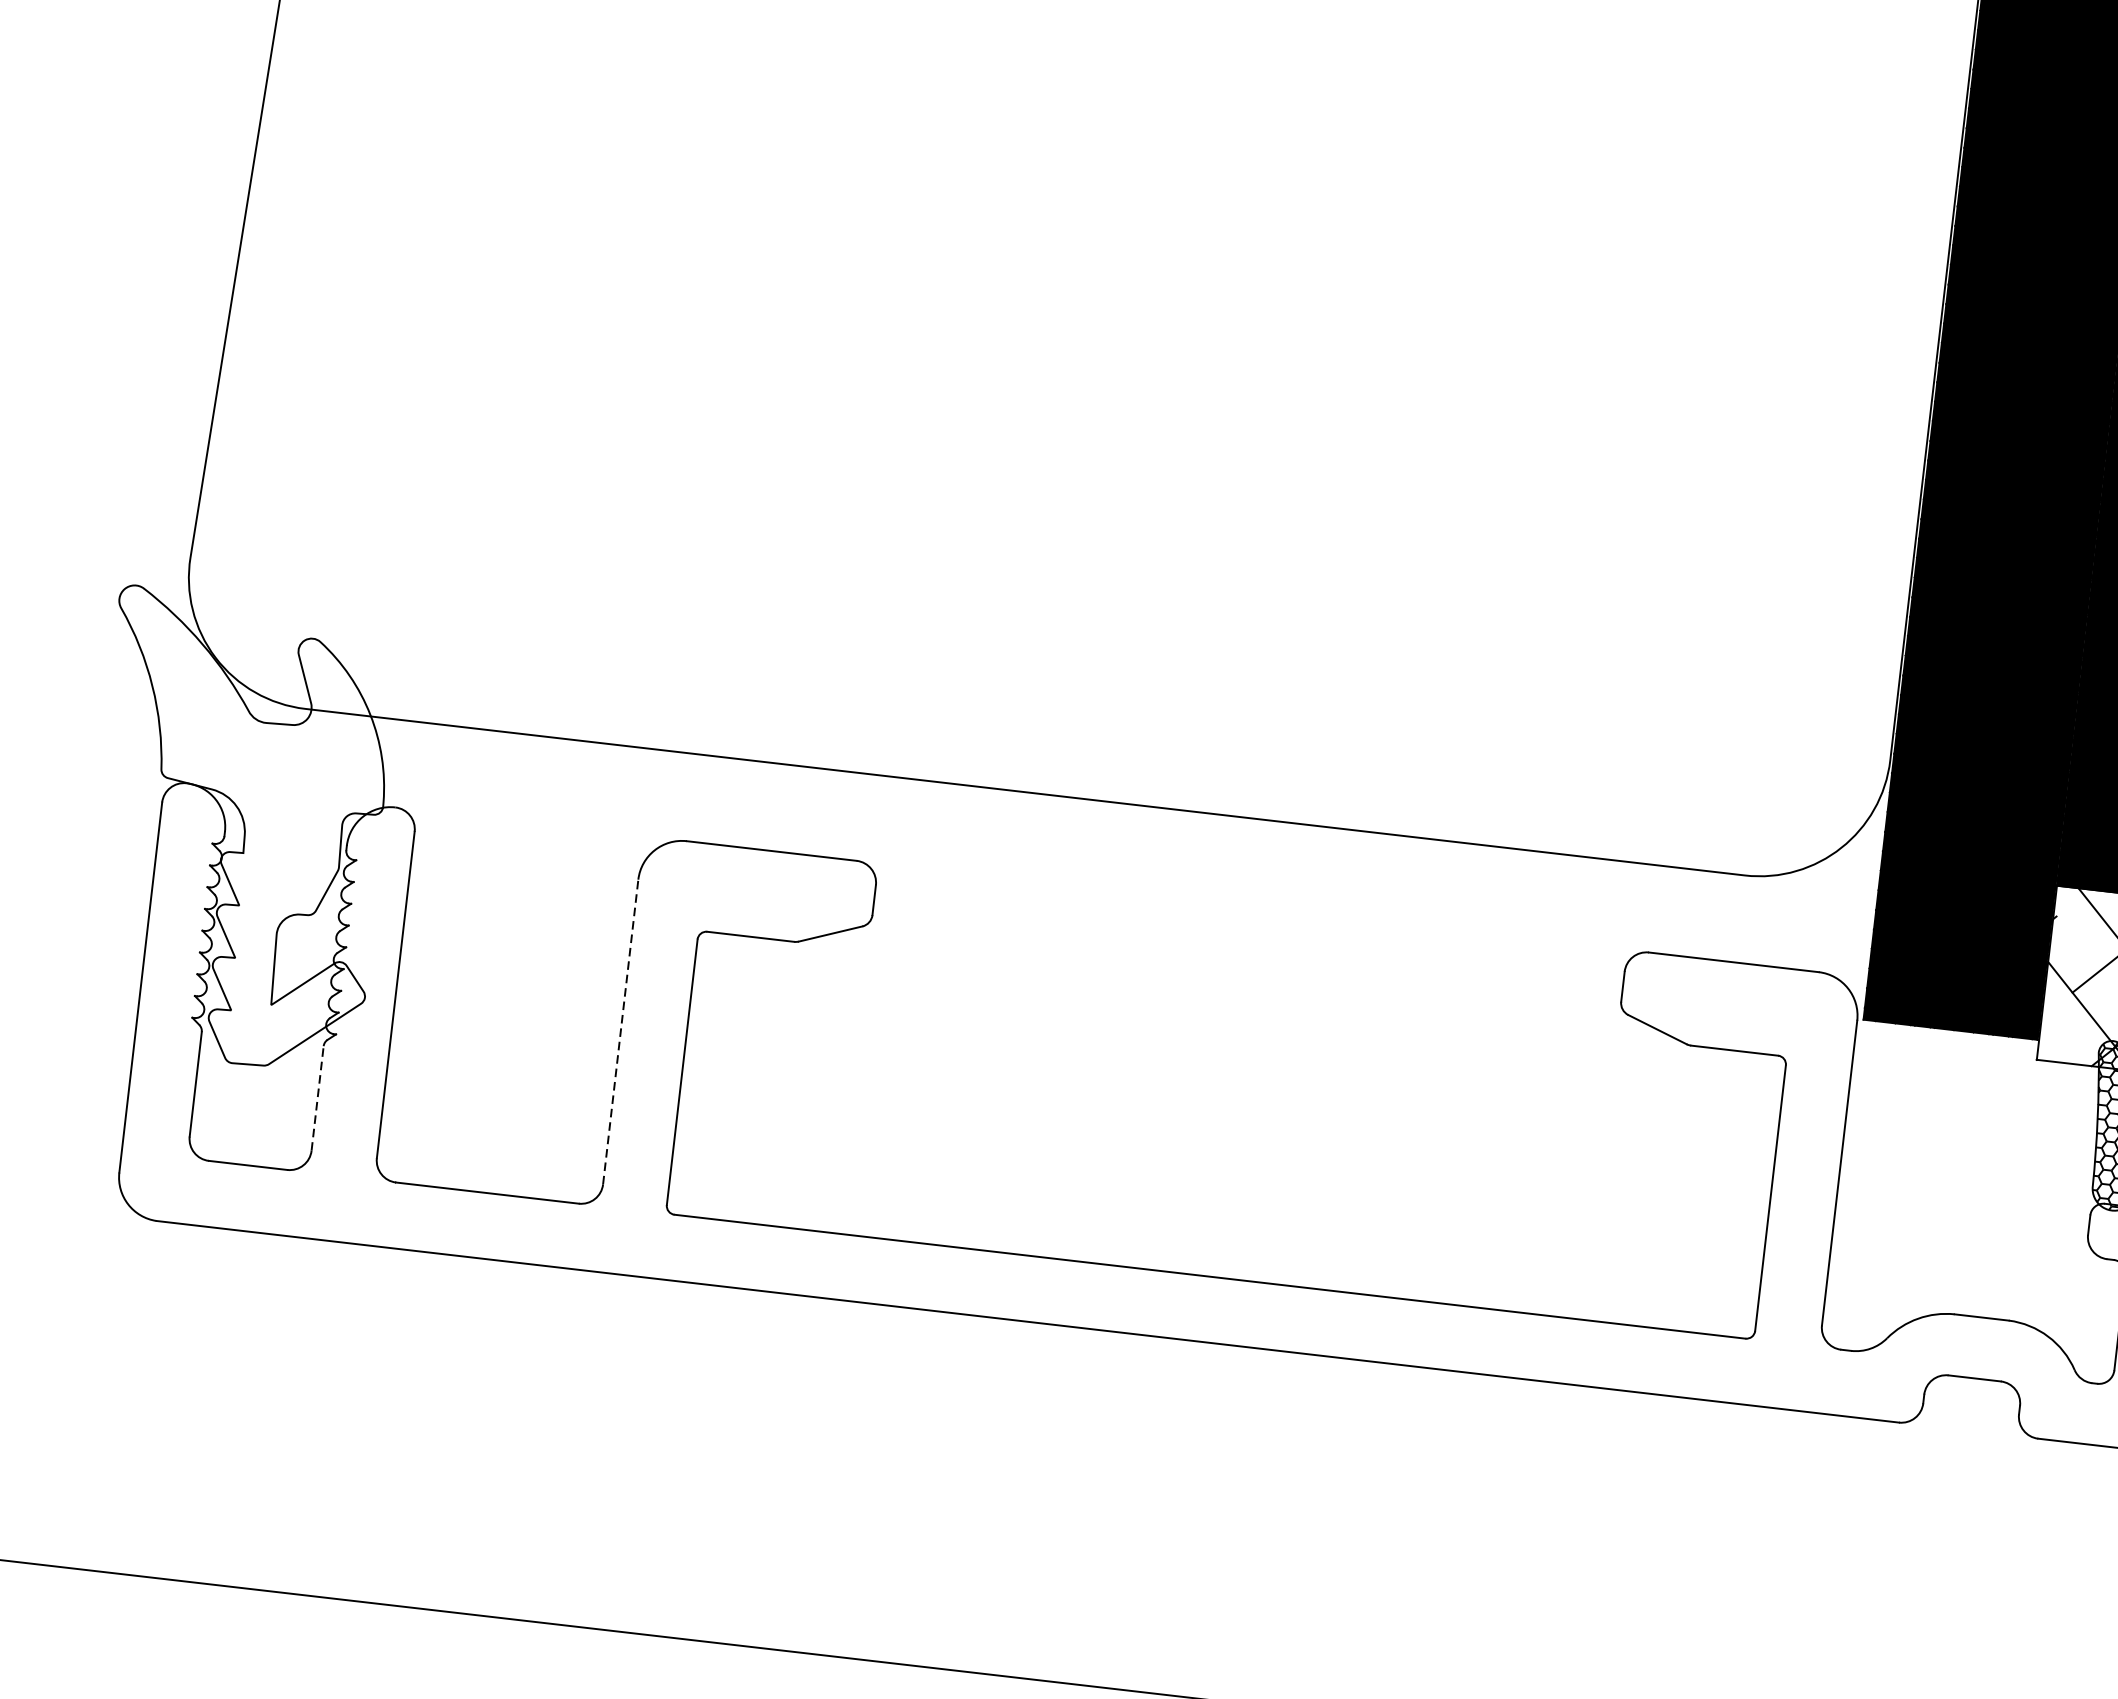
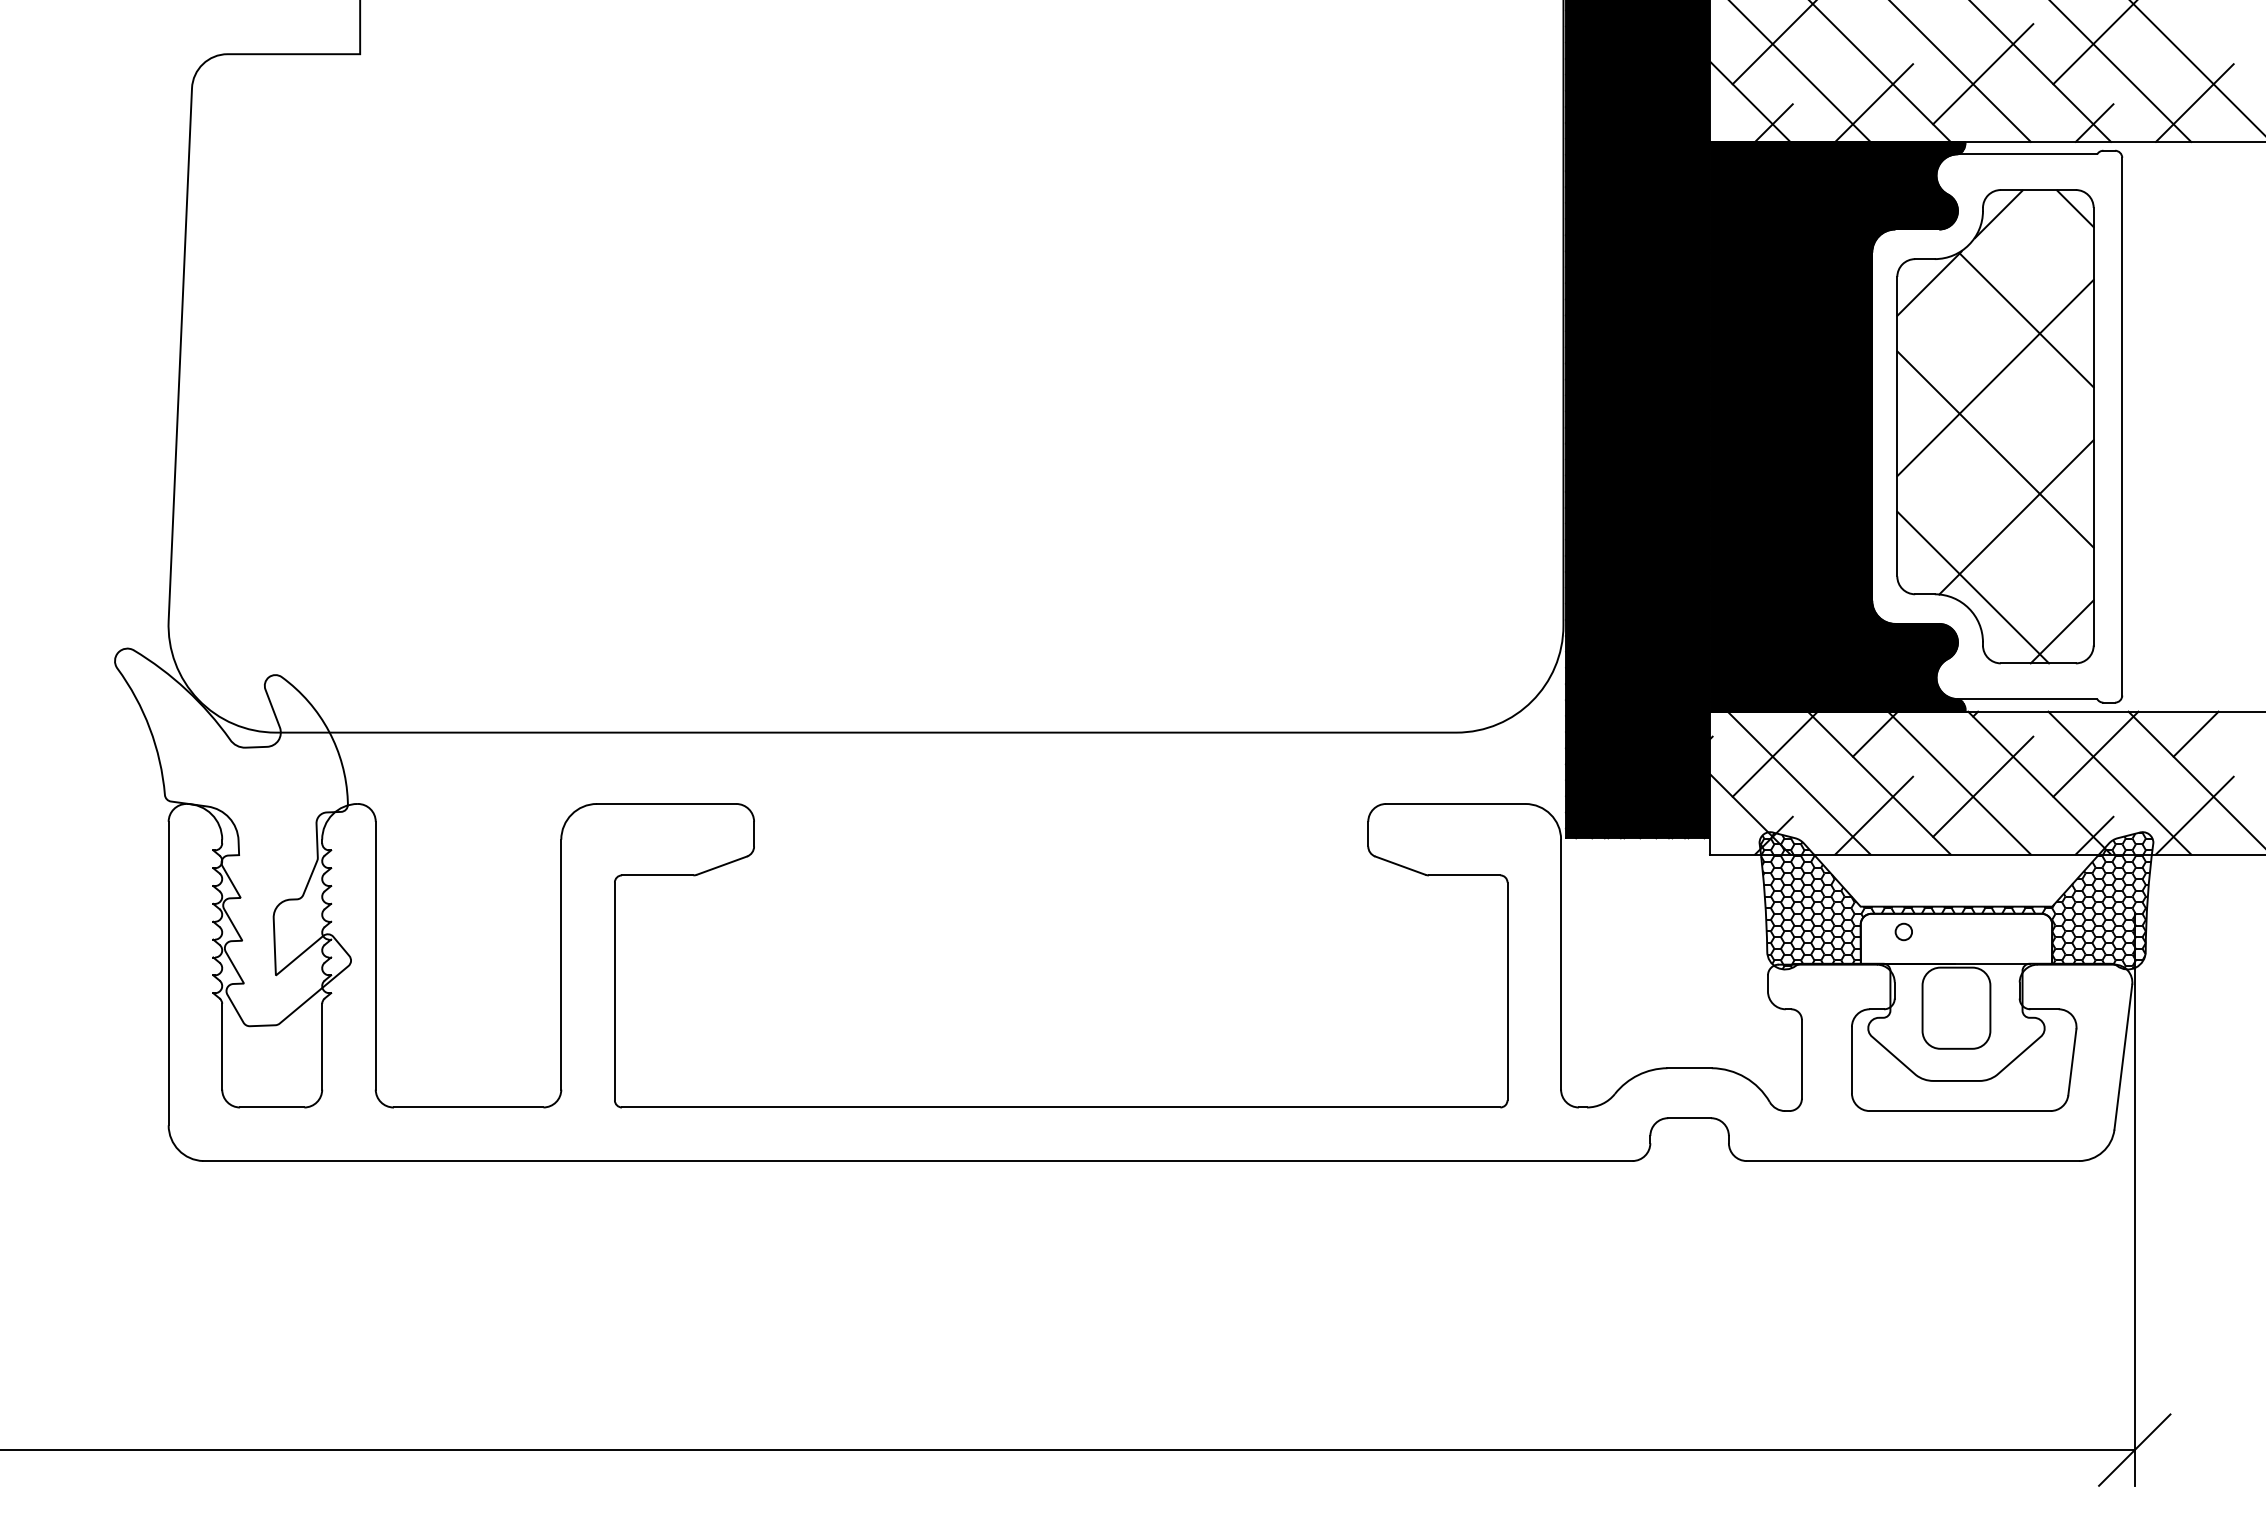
line: (620, 1031) -> (561, 964), dashed -> solid
line: (318, 1098) -> (322, 1046), dashed -> solid

